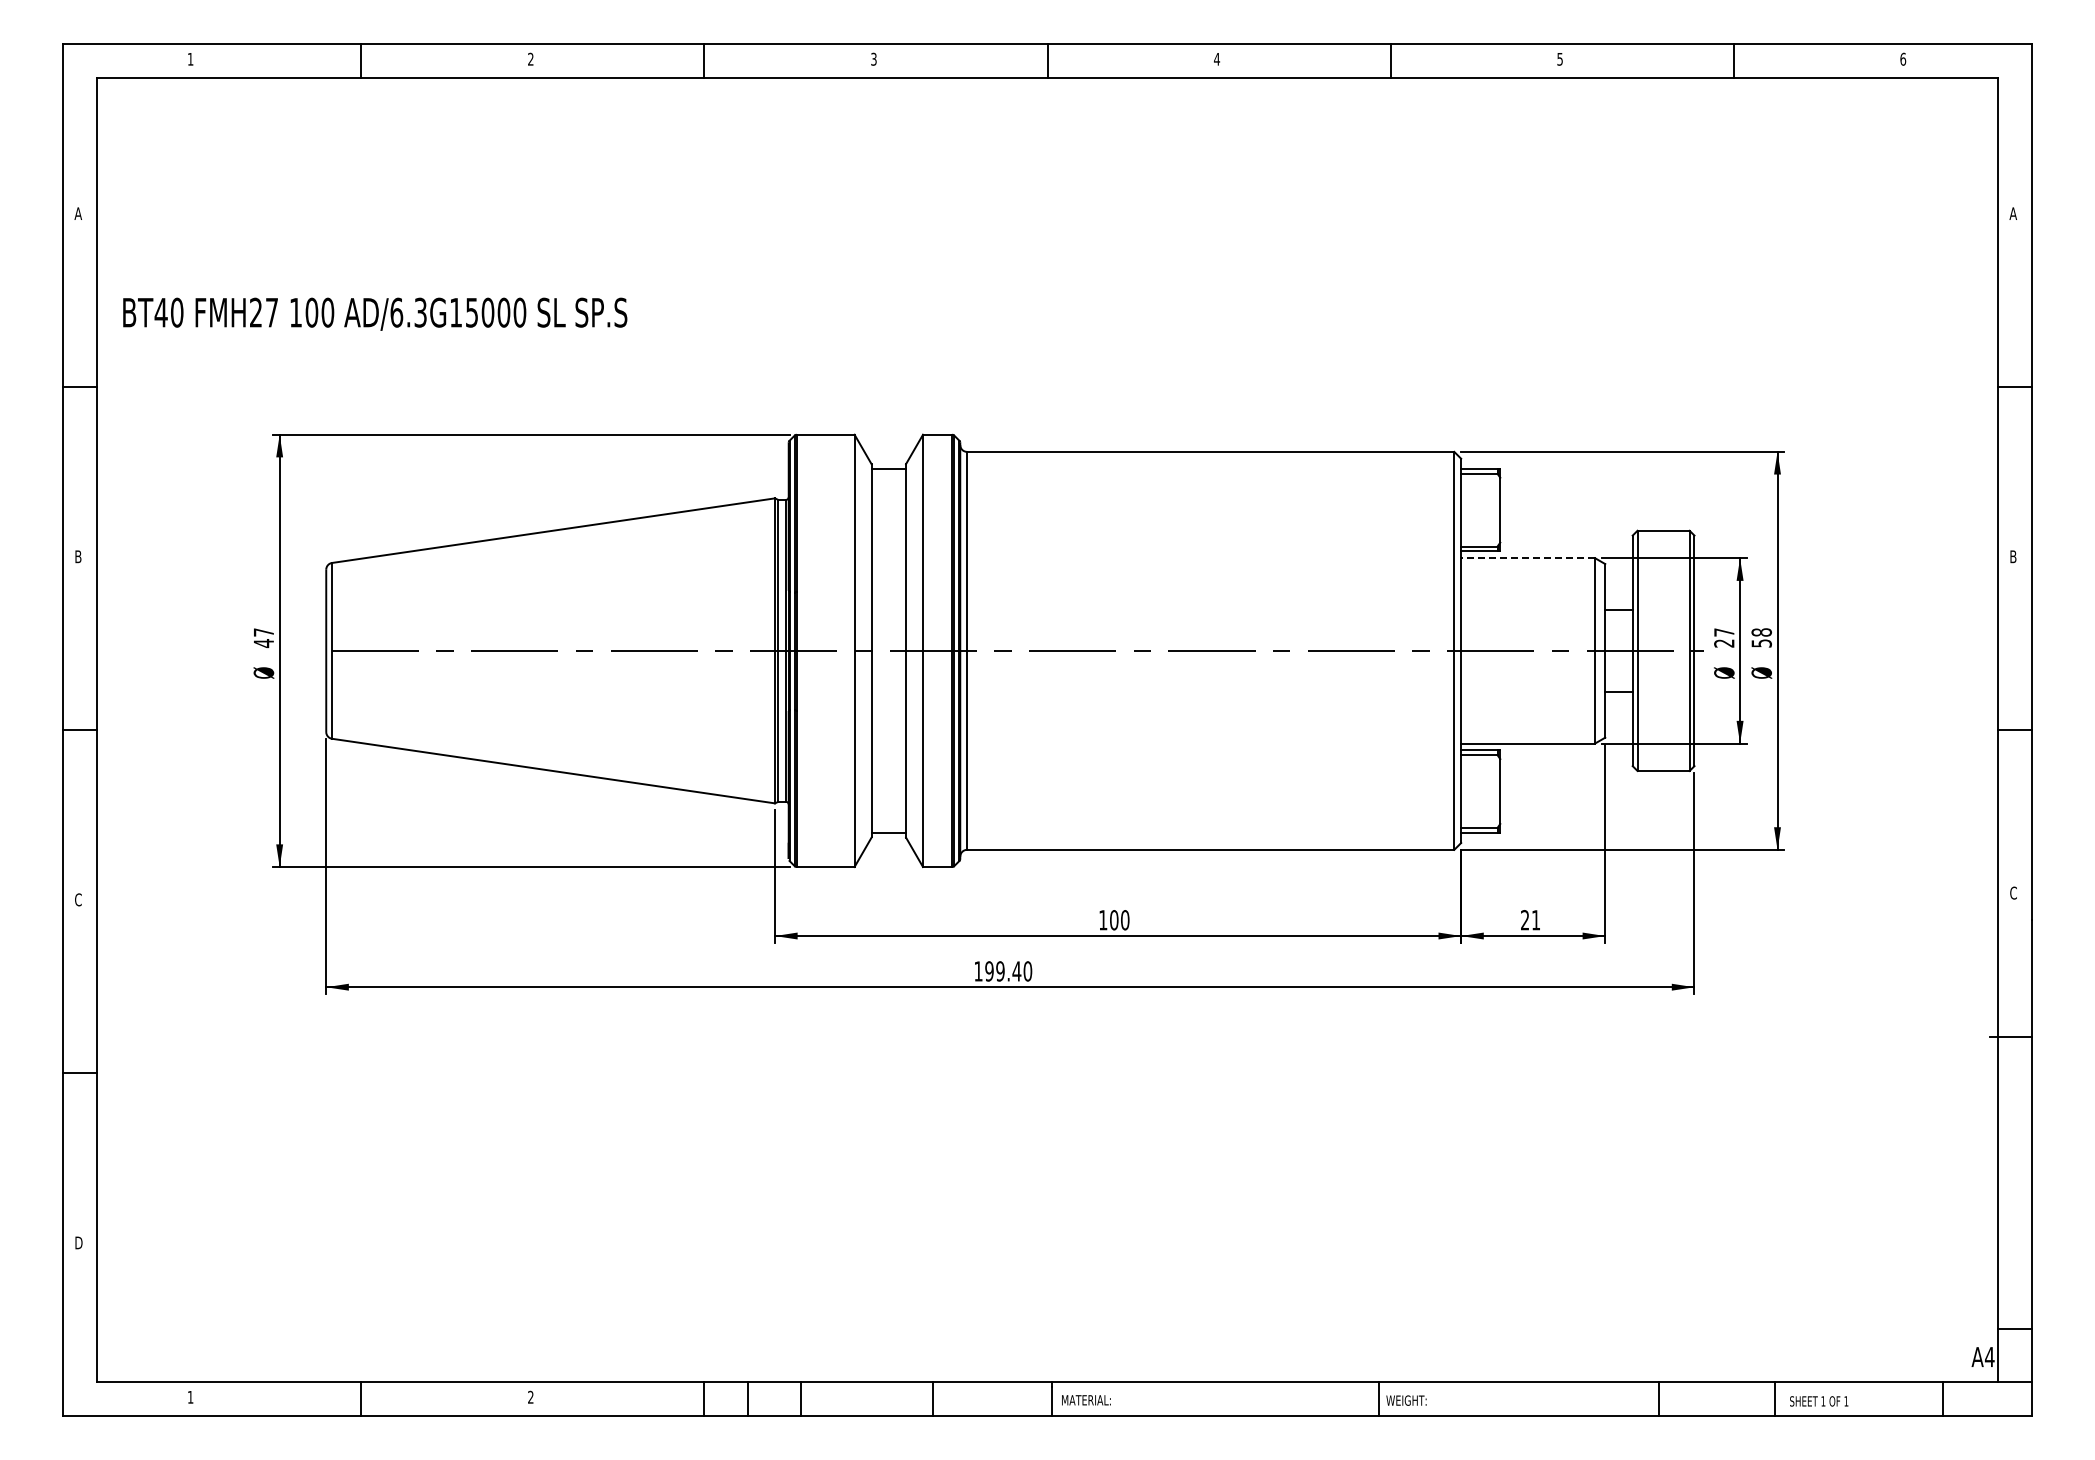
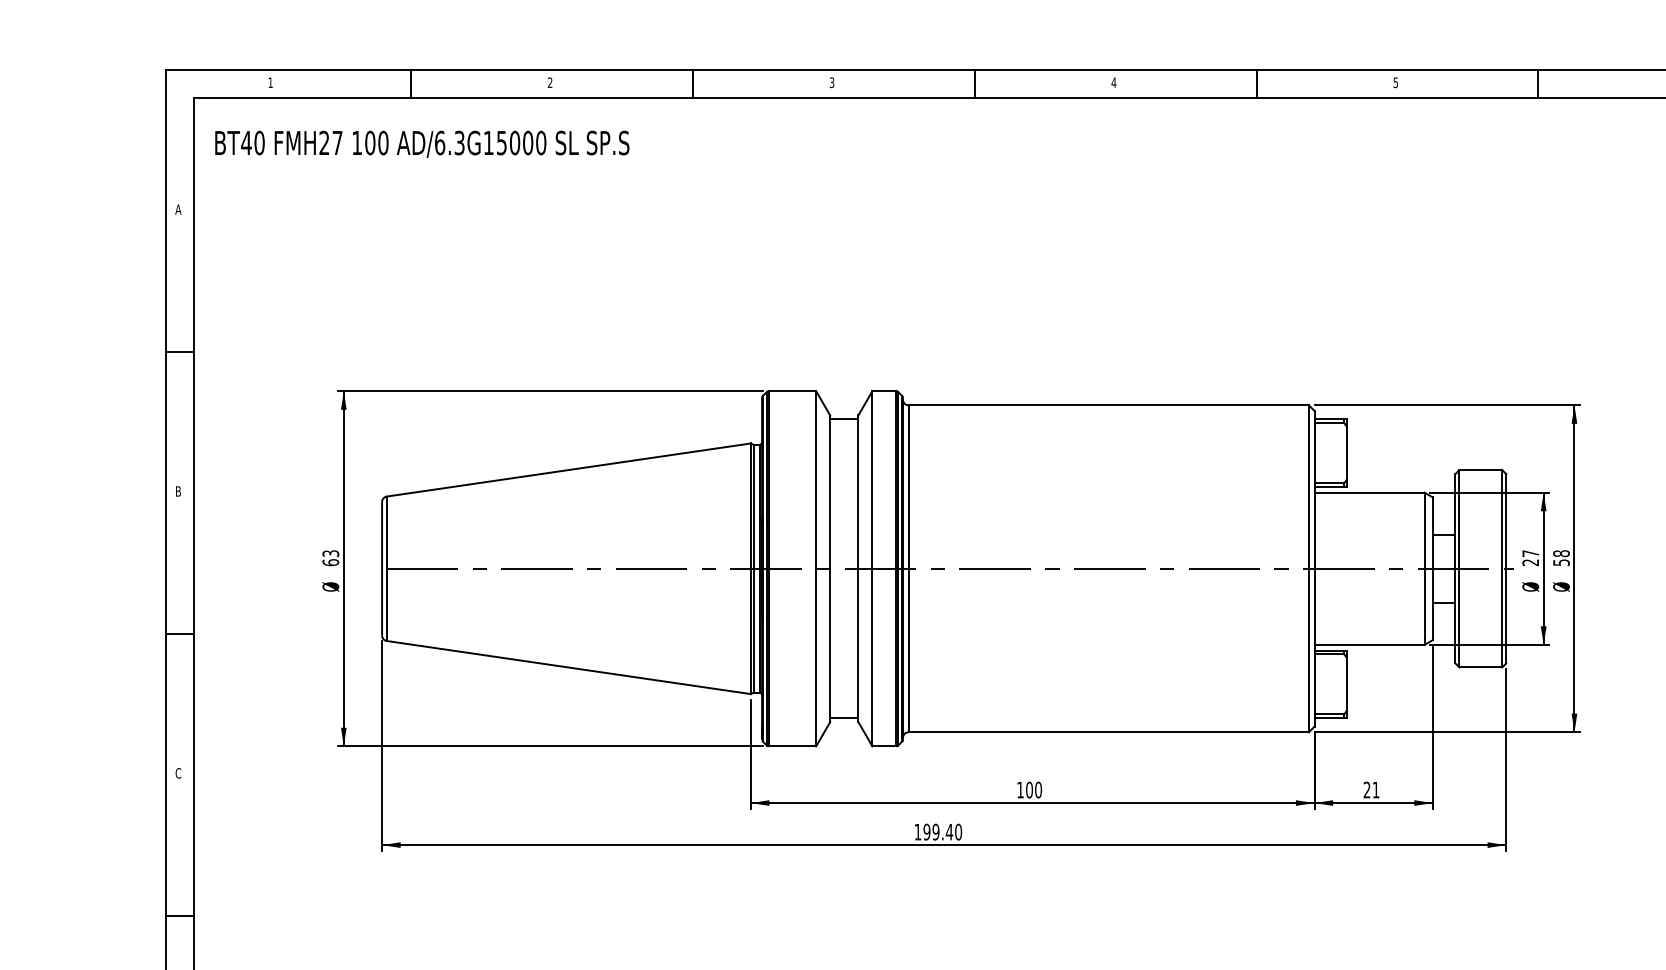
text: (375, 313) -> (422, 143), moved
line: (1528, 558) -> (1369, 492), dashed -> solid
text: (263, 638) -> (330, 558), 47 -> 63

